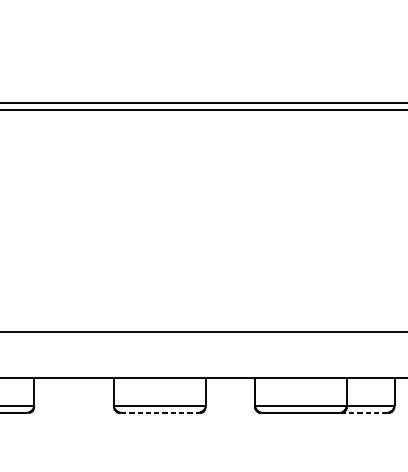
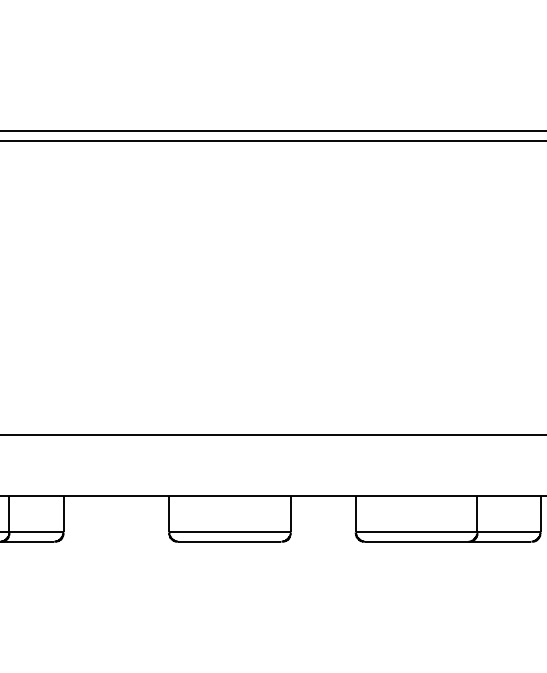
line: (159, 412) -> (229, 541), dashed -> solid
line: (363, 412) -> (499, 541), dashed -> solid

